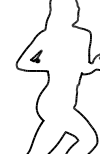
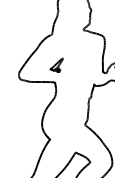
part: (36, 55) -> (56, 64), moved

